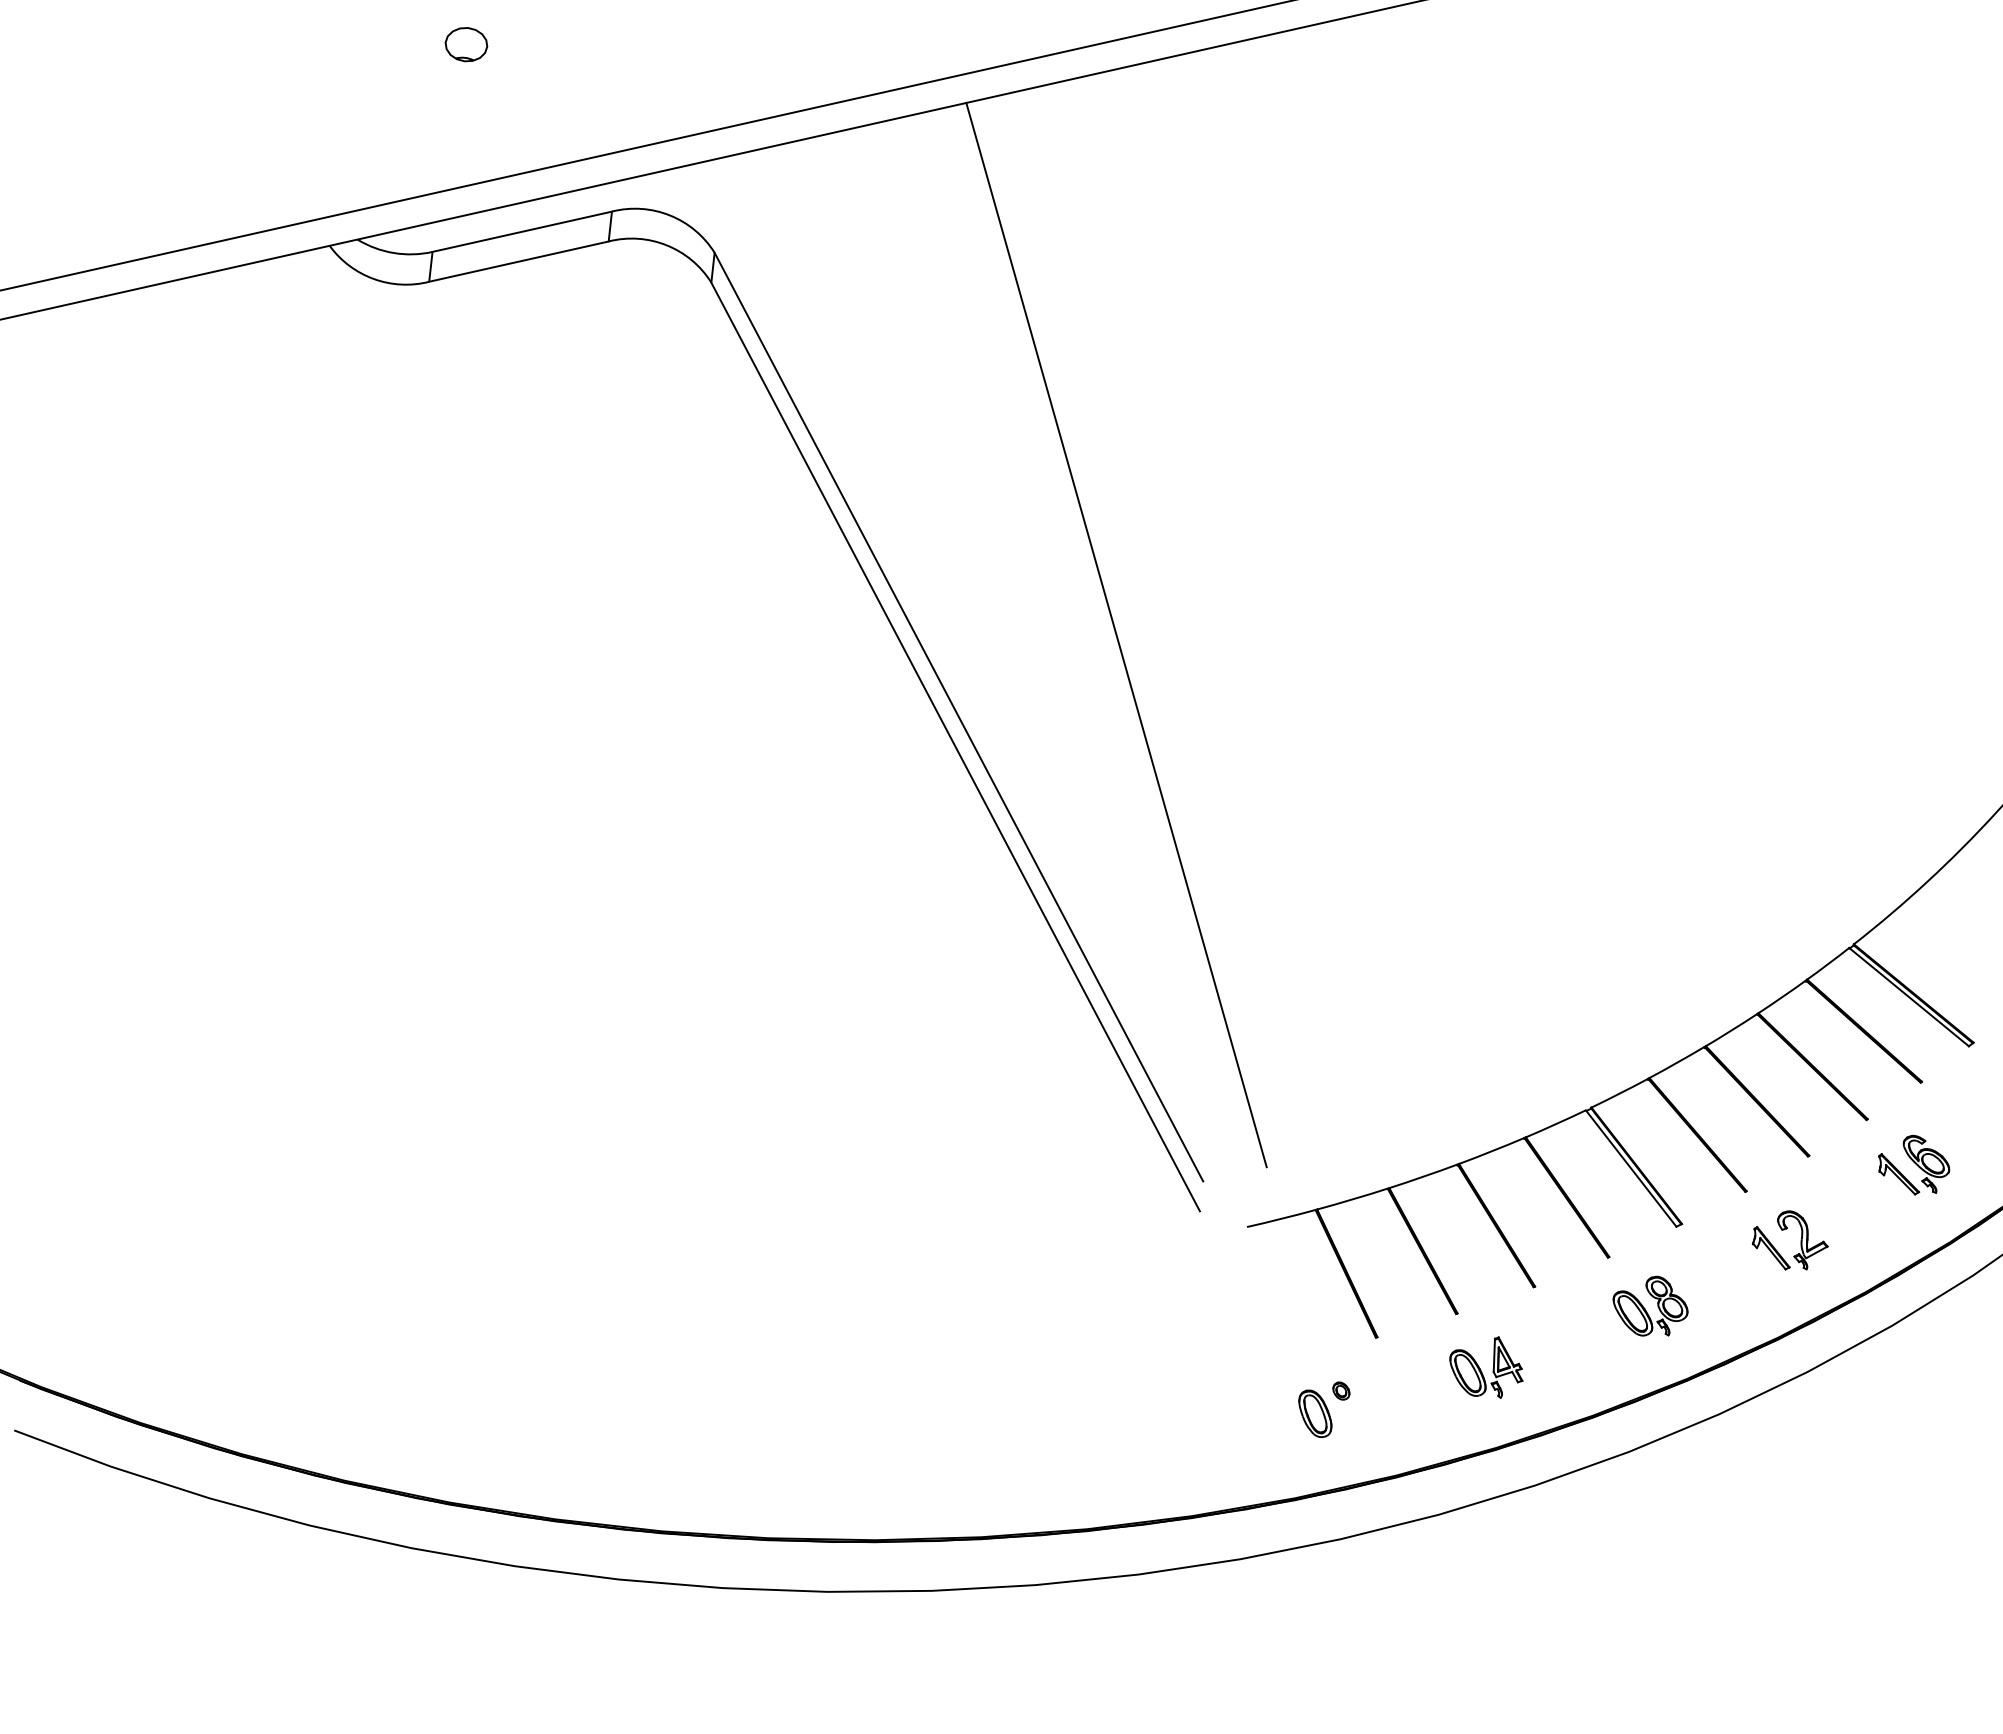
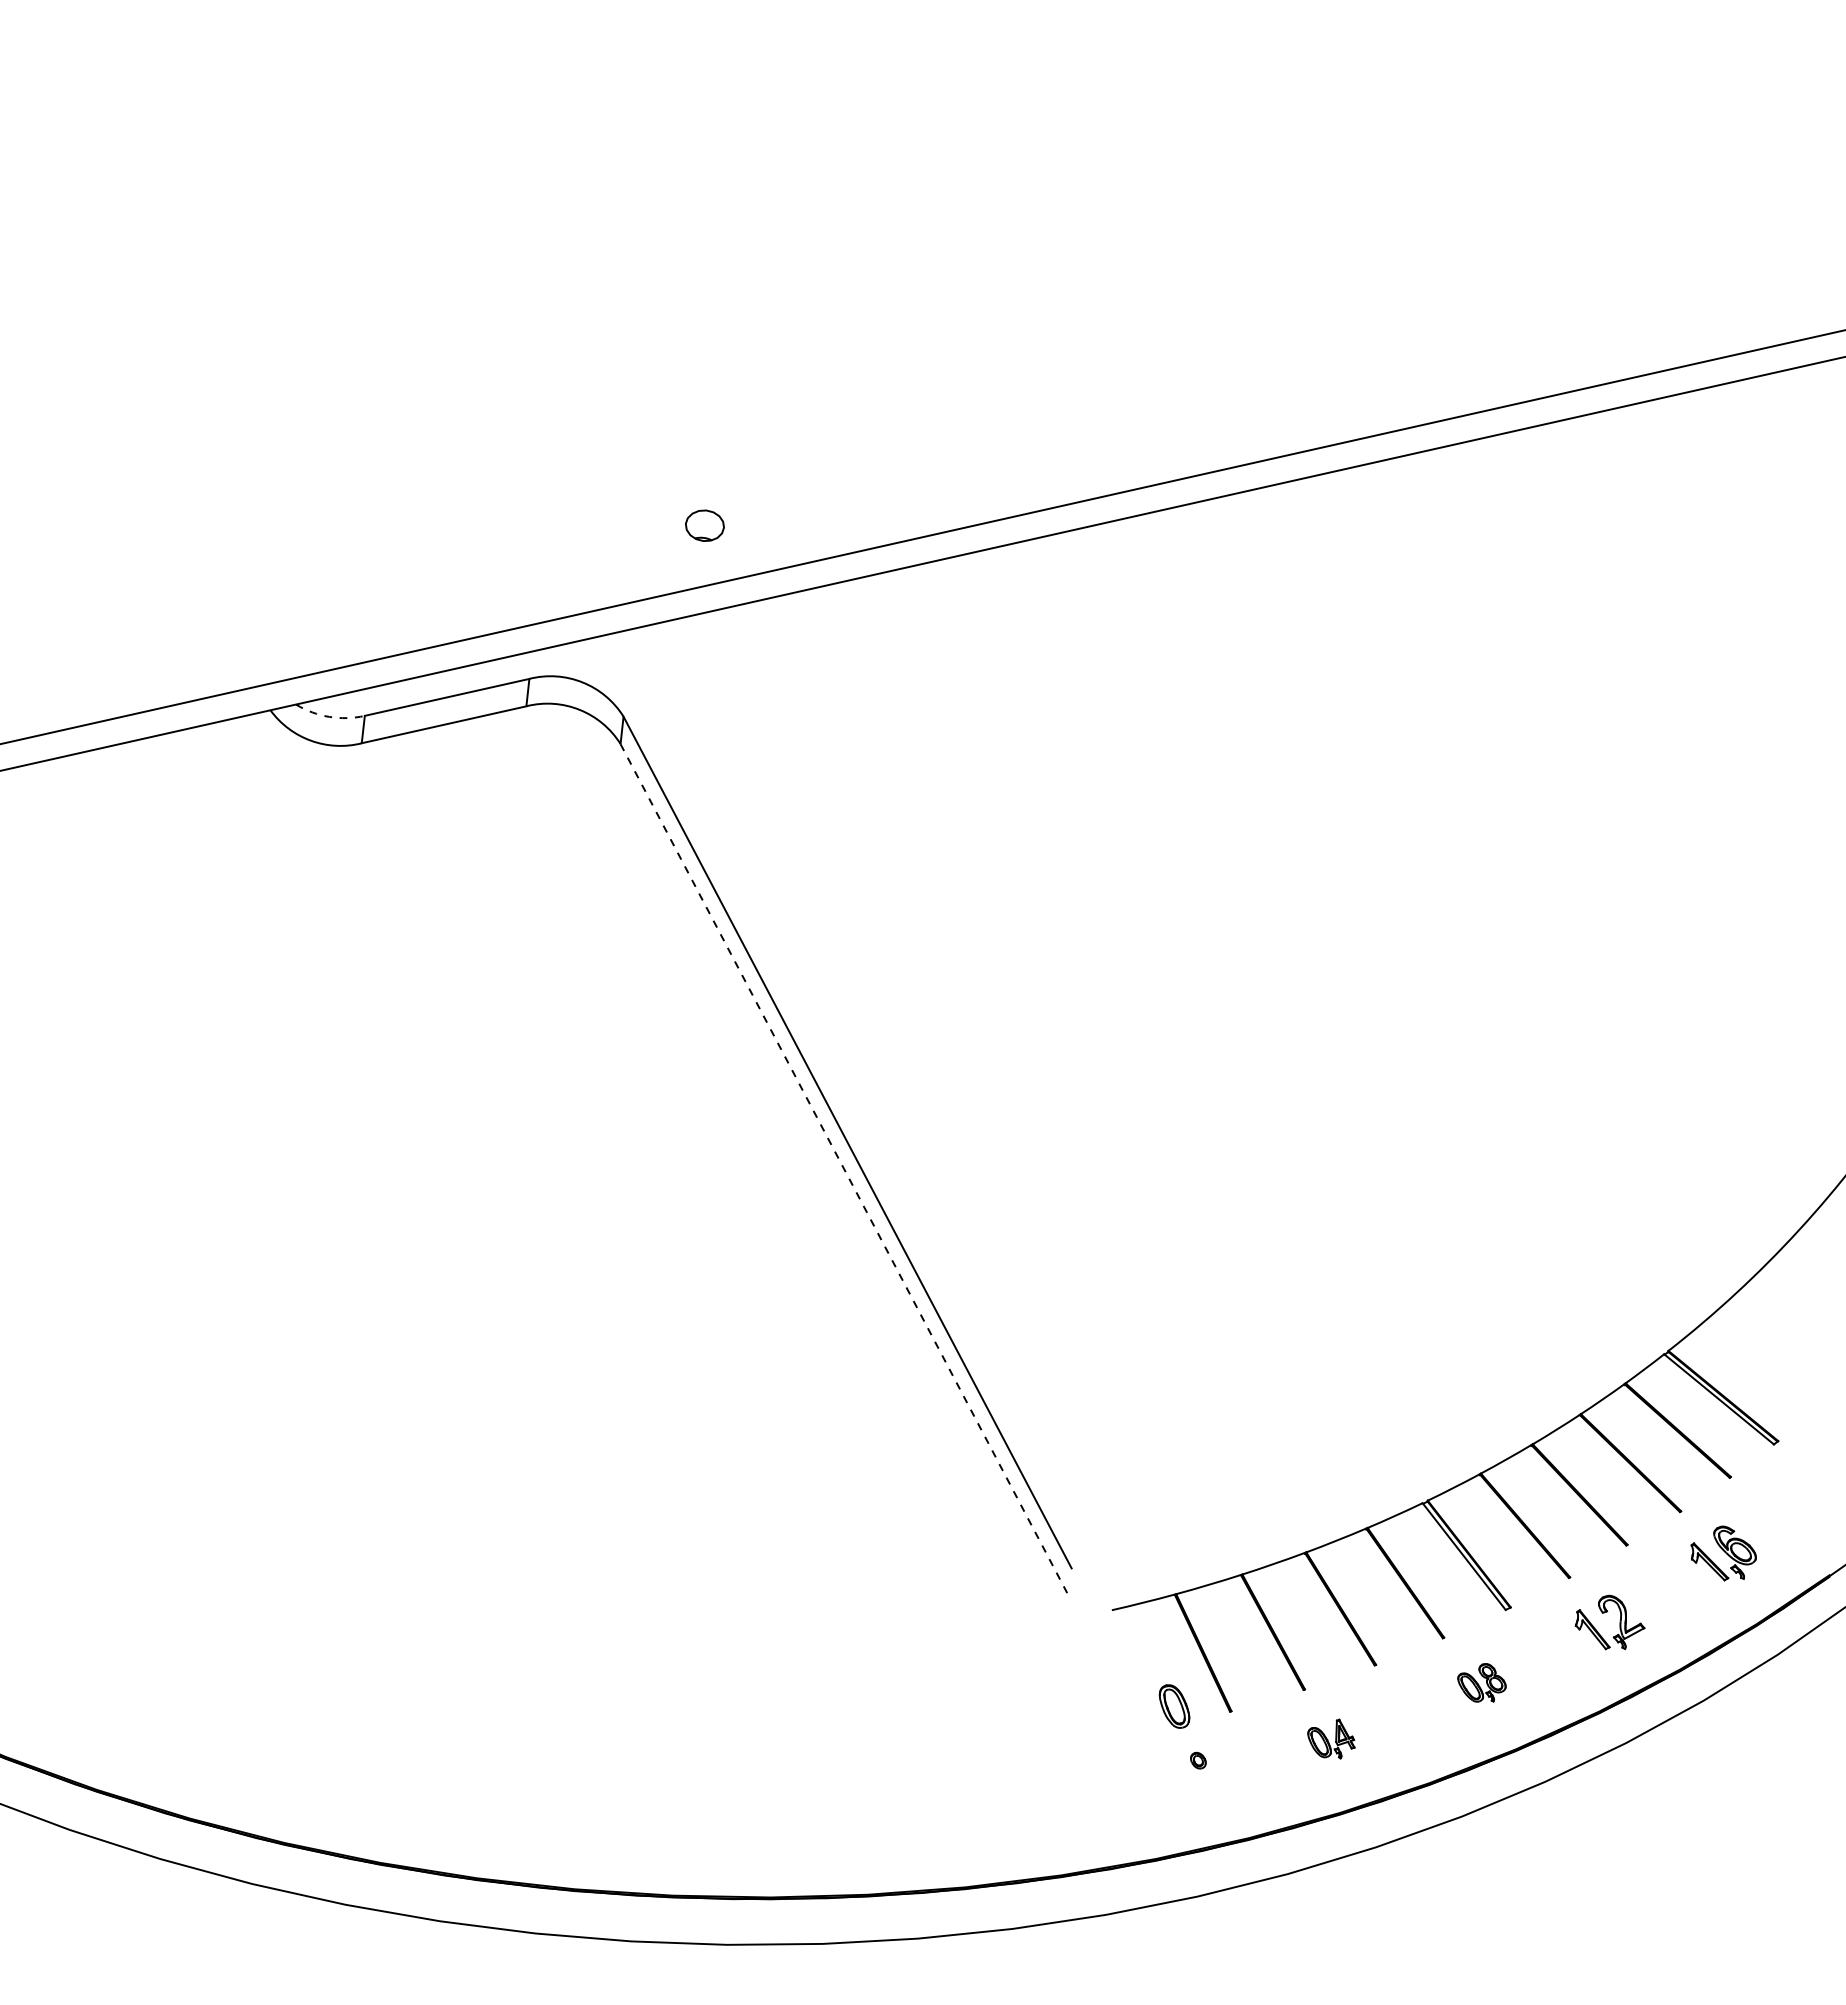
part: (465, 44) -> (704, 525), moved
arc: (394, 252) -> (329, 716), solid -> dashed
line: (1115, 635) -> (991, 1067), removed
line: (955, 747) -> (844, 1170), solid -> dashed
part: (1650, 1305) -> (1481, 1682), size x0.7
part: (1486, 1366) -> (1331, 1738), size x0.7
part: (1315, 1413) -> (1174, 1706), moved

